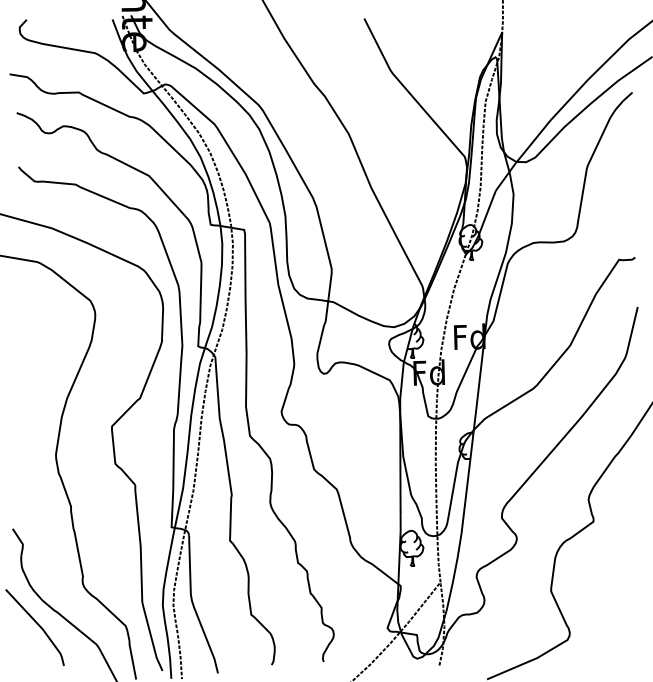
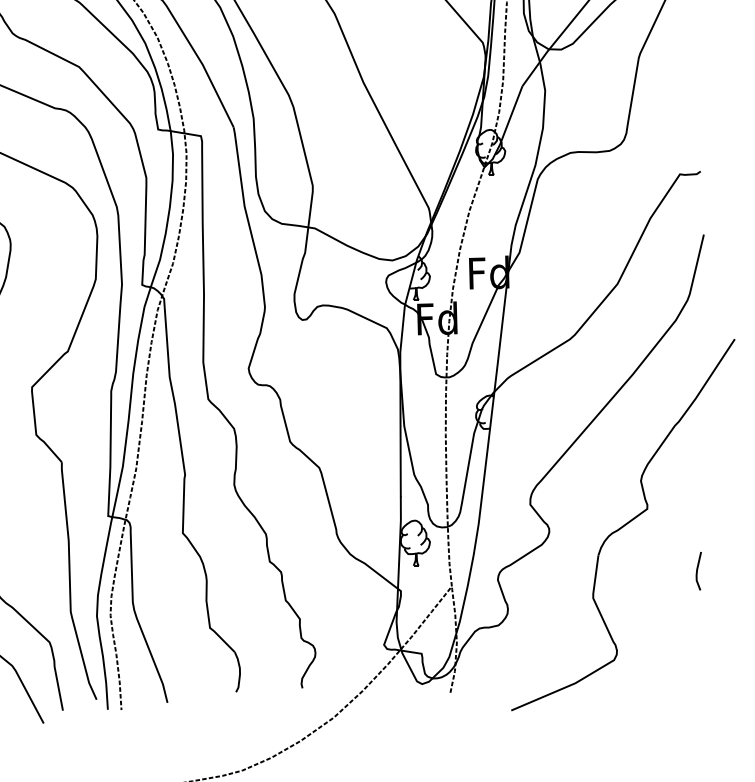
line: (633, 570) -> (698, 571), added

